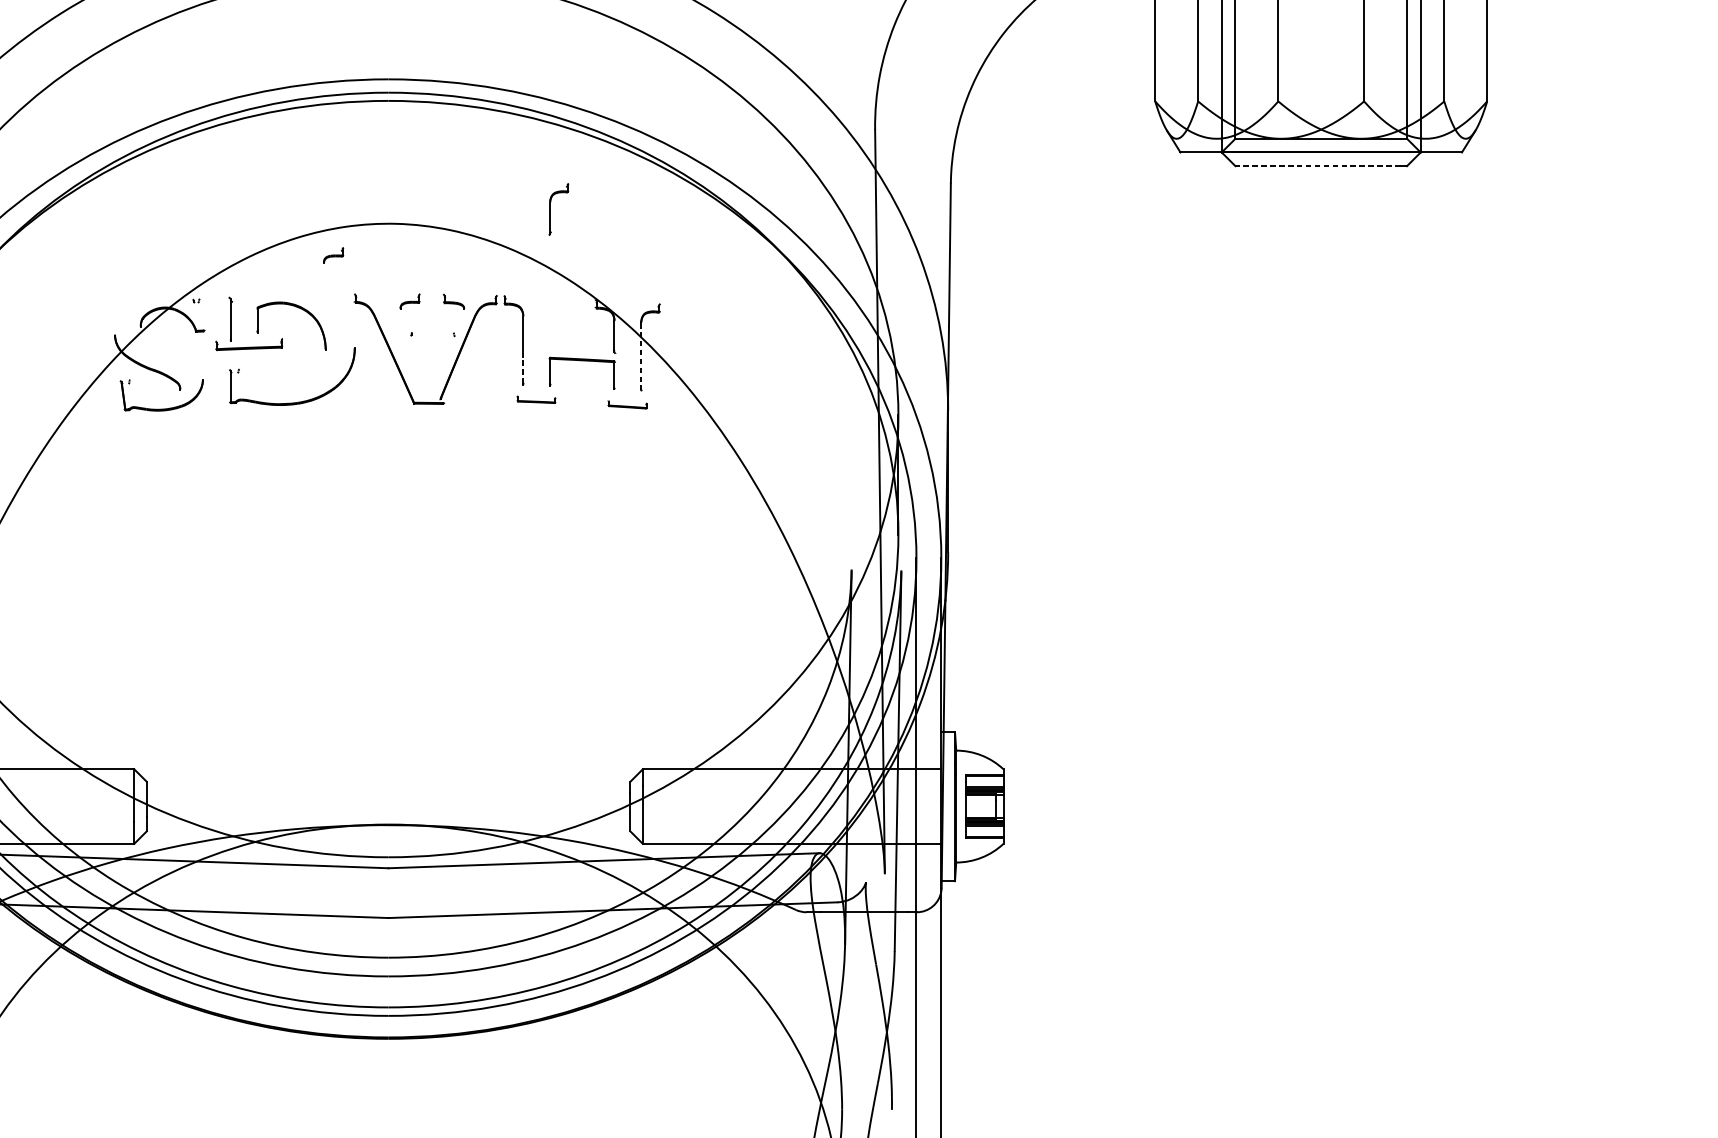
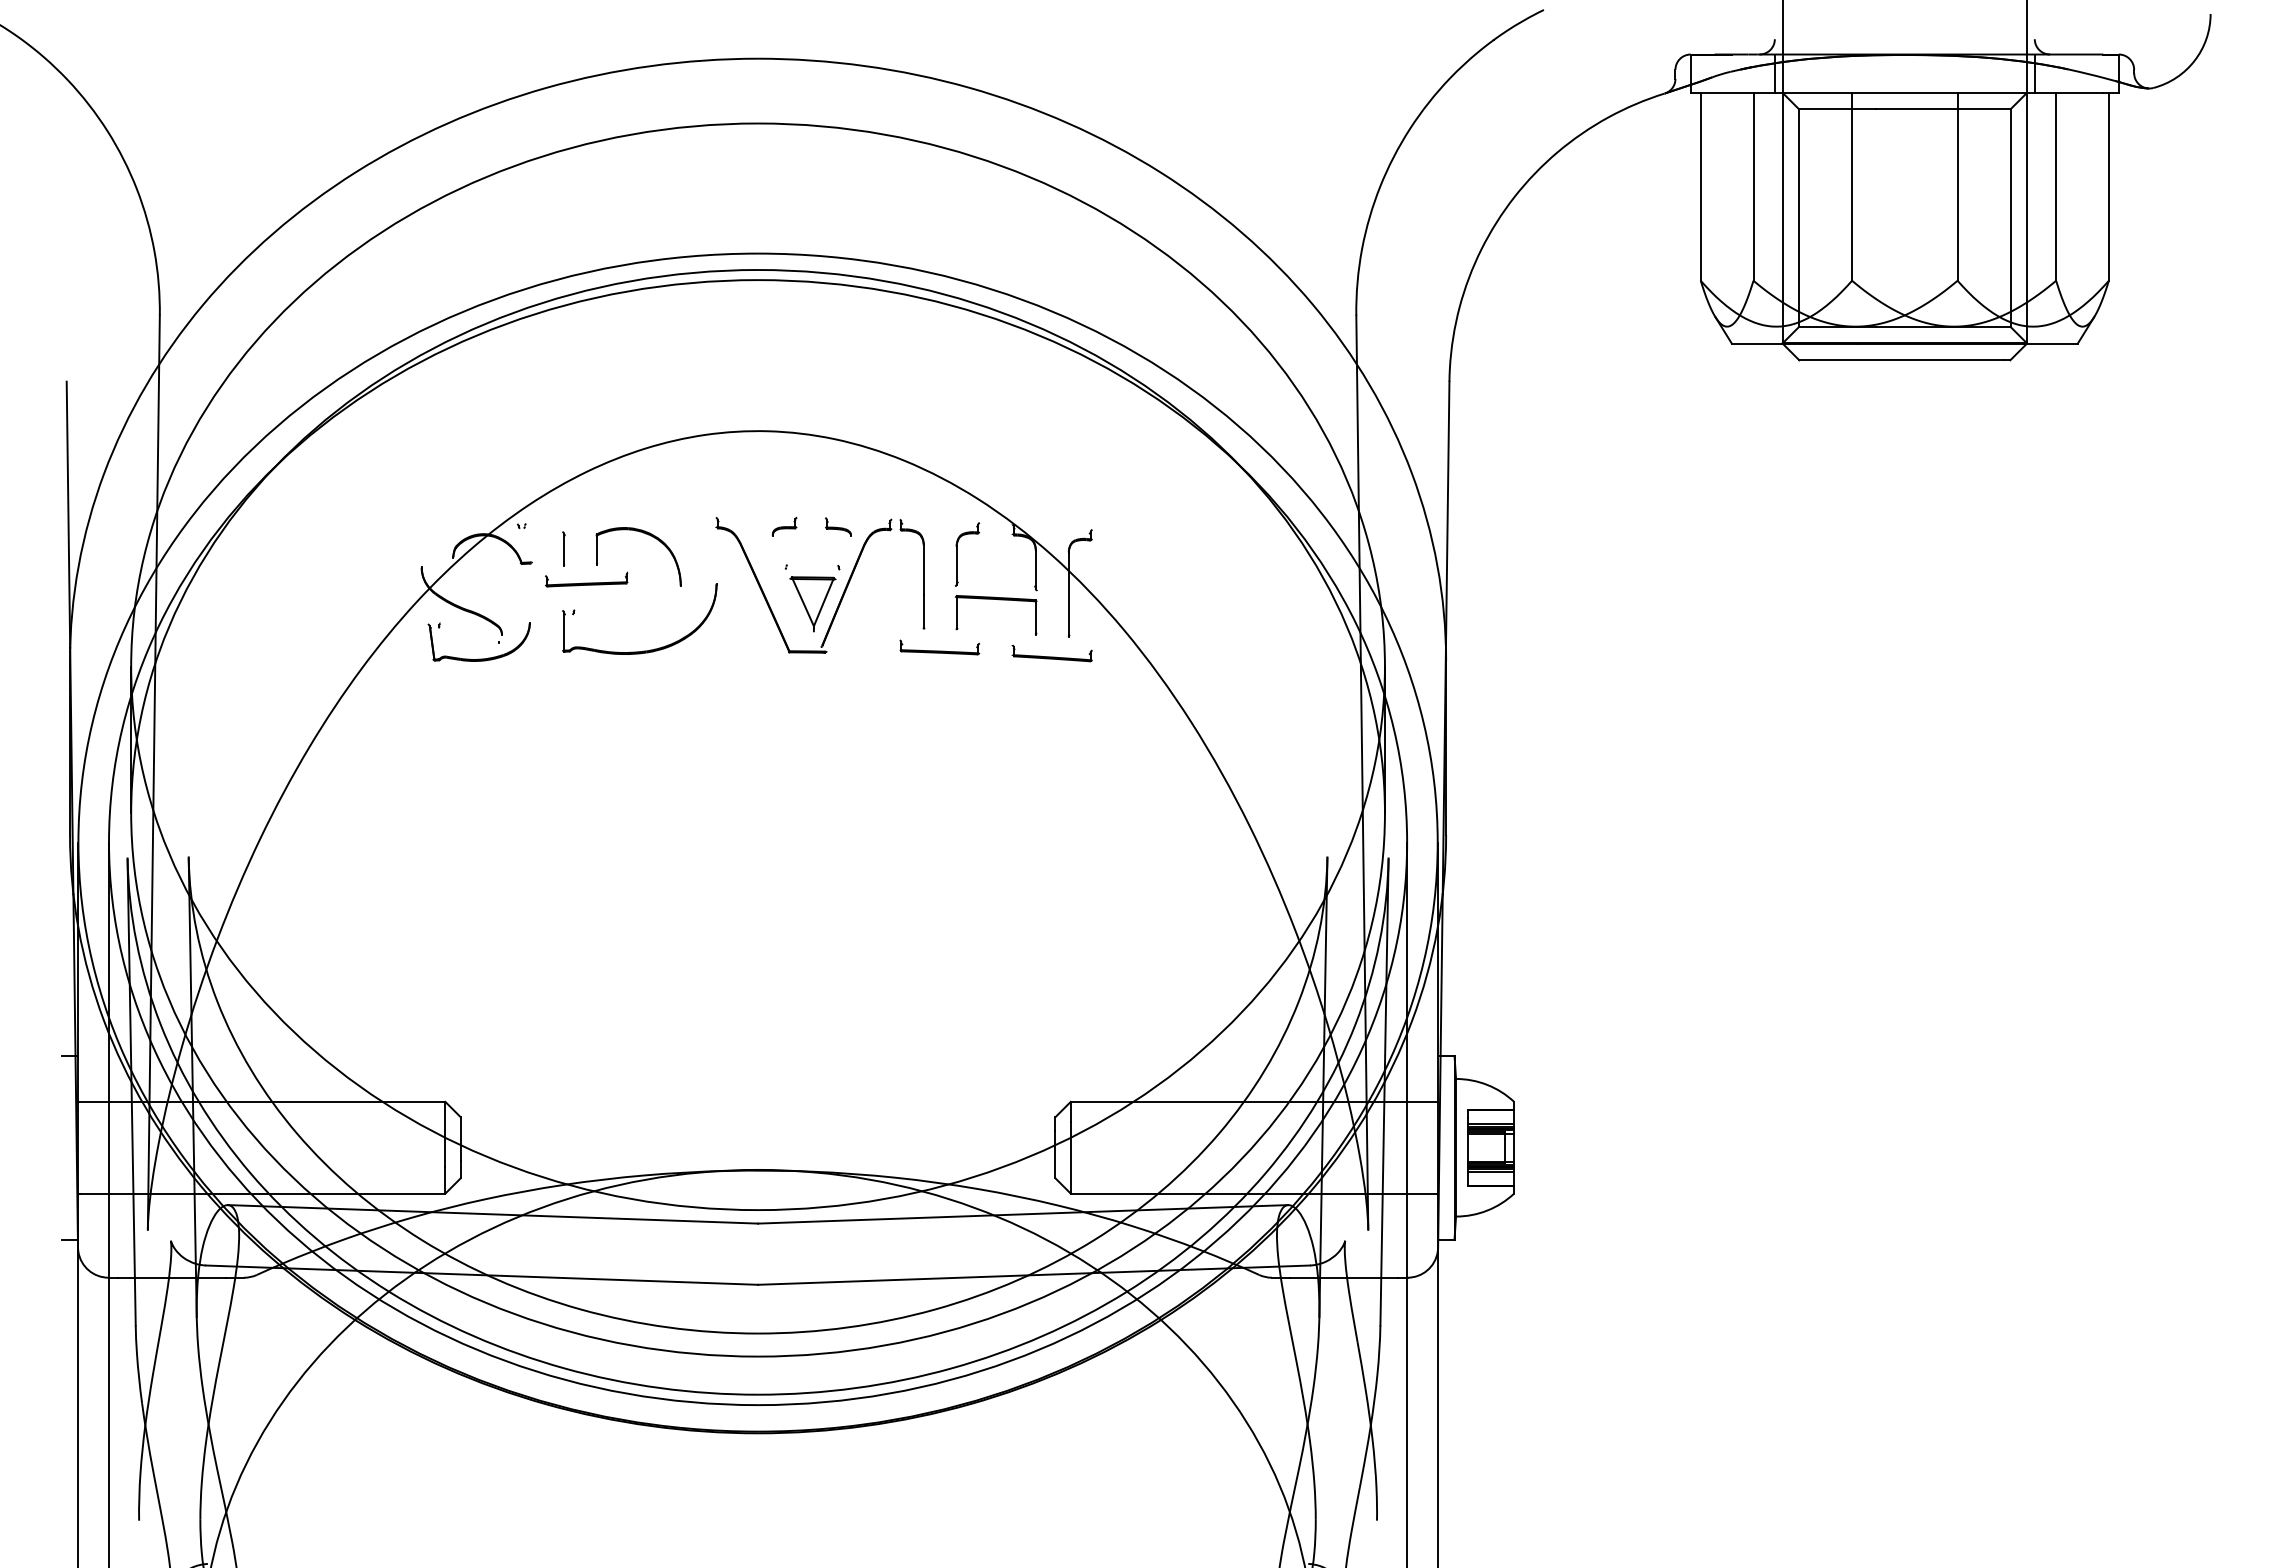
line: (1318, 166) -> (1901, 360), dashed -> solid
part: (550, 209) -> (957, 554), moved
part: (333, 254) -> (690, 469), removed
part: (230, 319) -> (563, 548), size x0.62
line: (641, 356) -> (1068, 594), dashed -> solid
part: (432, 364) -> (812, 604), added
line: (523, 369) -> (923, 610), dashed -> solid
part: (536, 399) -> (939, 647), size x1.67
part: (627, 404) -> (1051, 653), size x1.67

